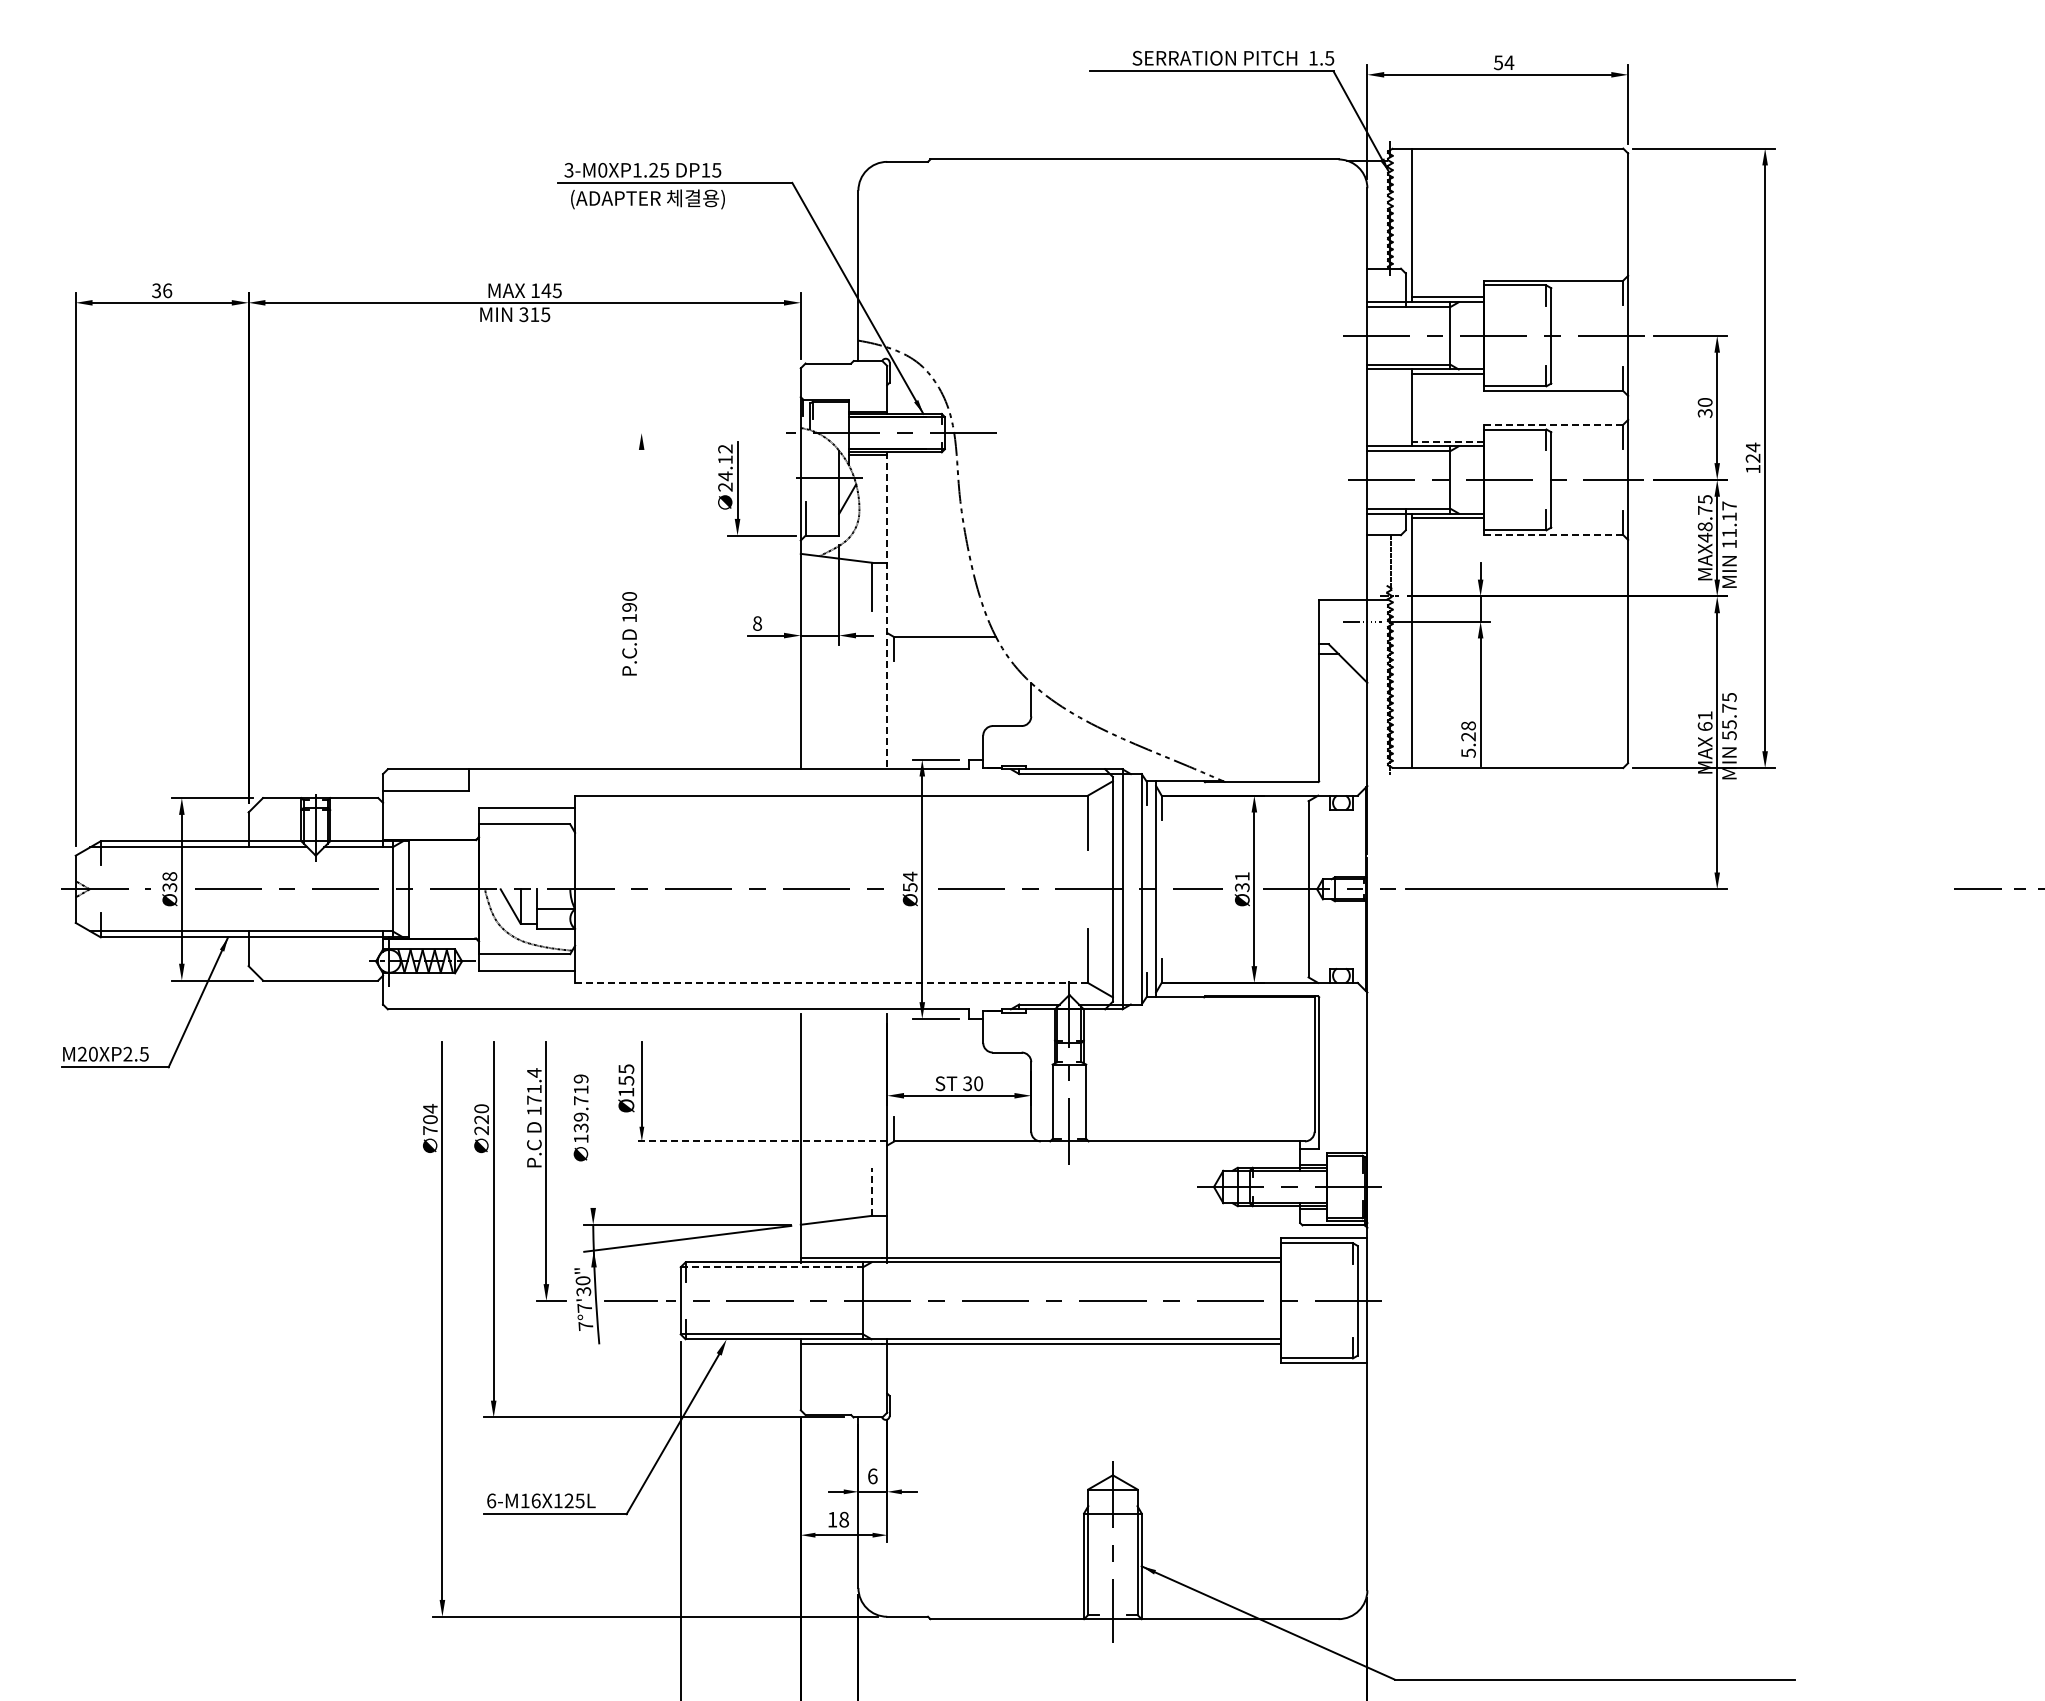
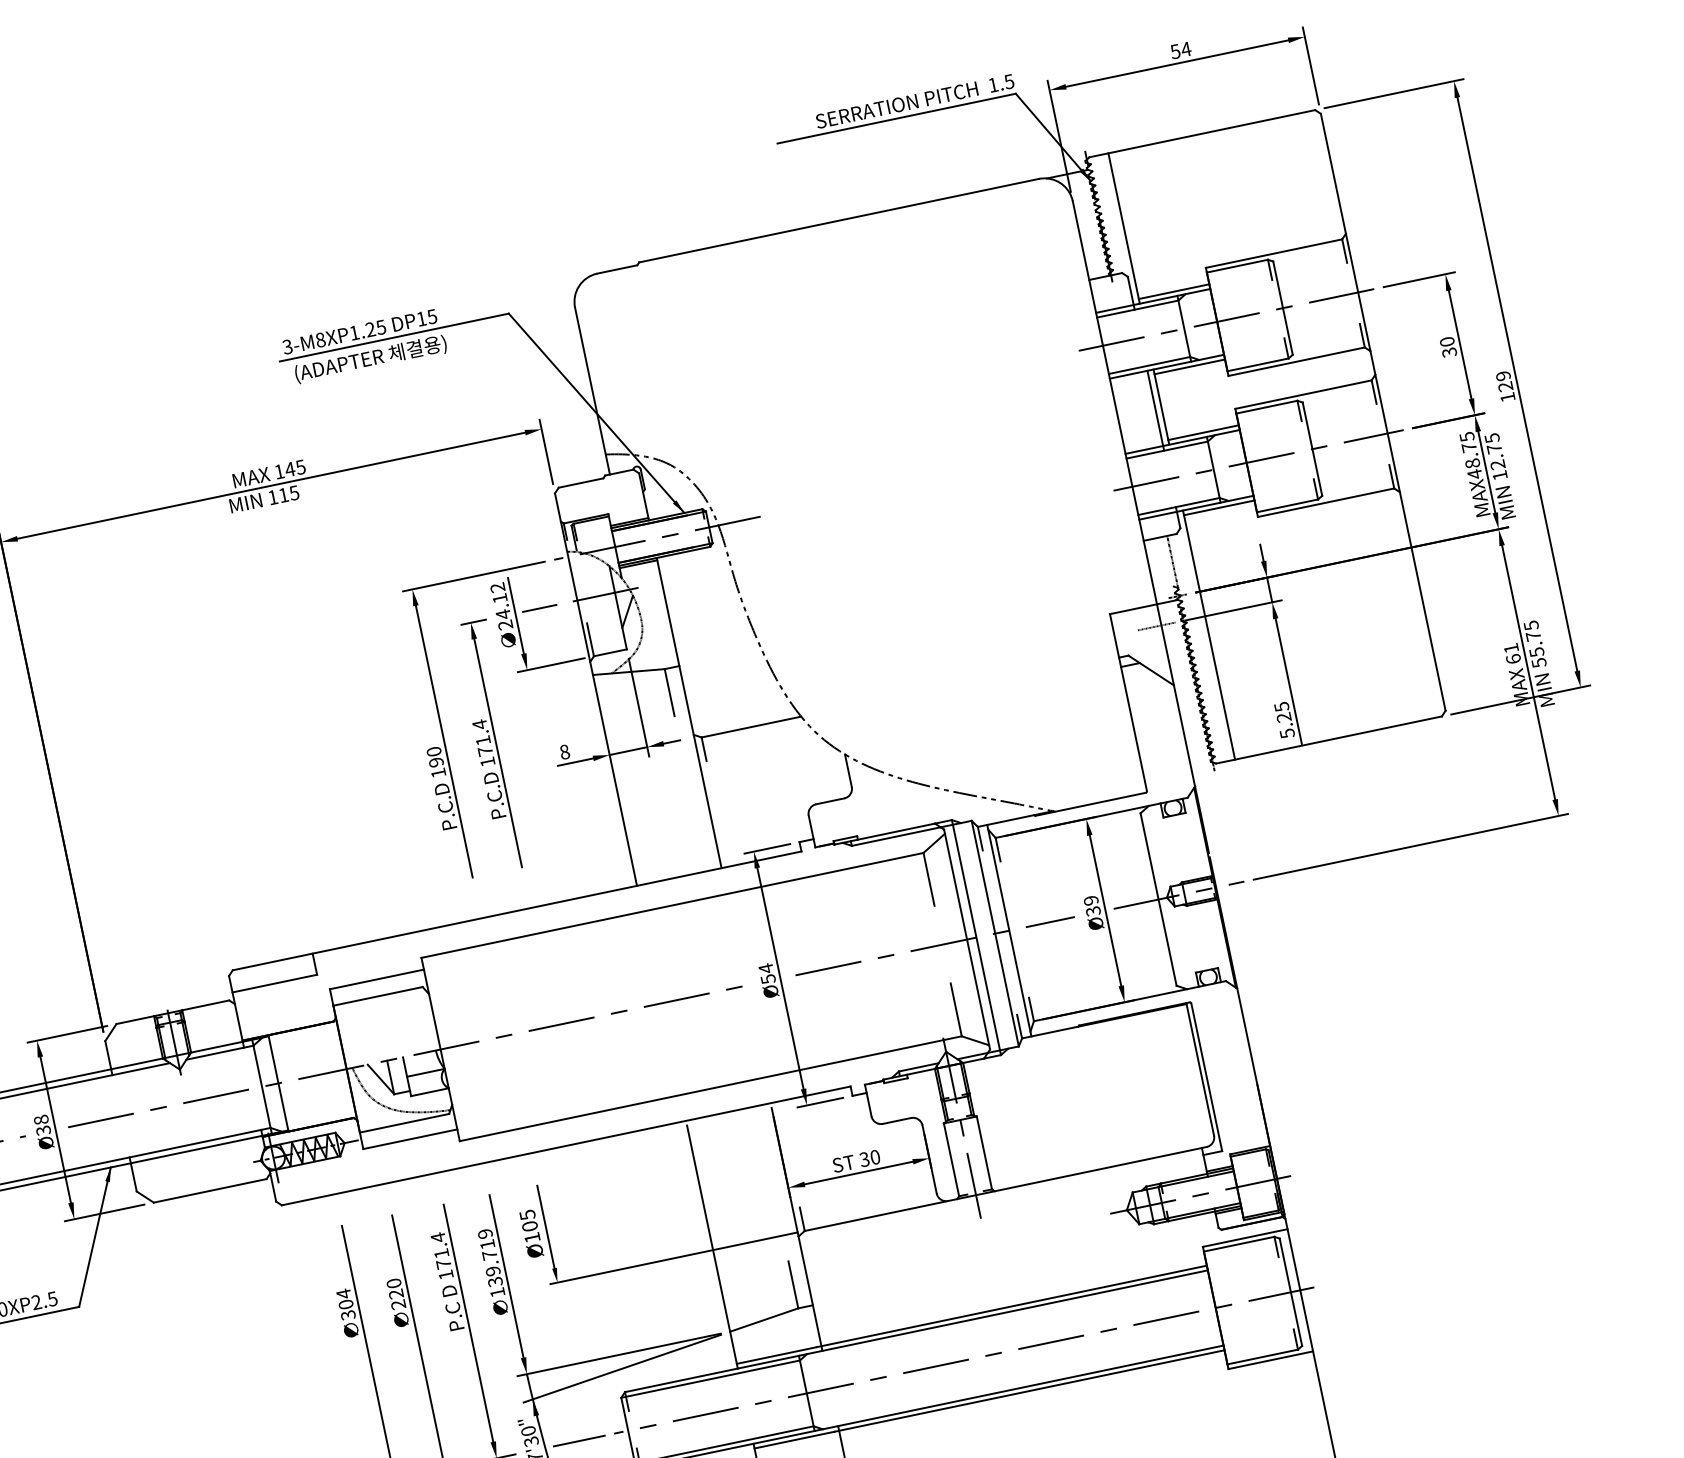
text: (602, 170) -> (320, 340), 3-M0XP1.25 -> 3-M8XP1.25
text: (523, 314) -> (272, 497), 315 -> 115
line: (1405, 410) -> (1155, 411), added
line: (1553, 424) -> (1303, 394), dashed -> solid
line: (704, 433) -> (474, 576), added
line: (1447, 441) -> (1203, 432), dashed -> solid
text: (1752, 447) -> (1502, 376), 124 -> 129
line: (762, 477) -> (539, 608), added
text: (1729, 519) -> (1495, 451), 11.17 -> 12.75
line: (1553, 535) -> (1325, 503), dashed -> solid
line: (641, 588) -> (444, 741), added
part: (689, 602) -> (493, 745), added
line: (887, 611) -> (689, 713), dashed -> solid
text: (1468, 725) -> (1281, 706), 5.28 -> 5.25
text: (1242, 876) -> (1091, 900), Ø31 -> Ø39
line: (832, 982) -> (711, 1088), dashed -> solid
text: (626, 1080) -> (530, 1226), Ø155 -> Ø105
line: (593, 1124) -> (506, 1275), added
text: (430, 1130) -> (348, 1315), 704 -> 304
line: (760, 1141) -> (673, 1258), dashed -> solid
line: (872, 1191) -> (793, 1284), dashed -> solid
line: (772, 1267) -> (711, 1379), dashed -> solid

